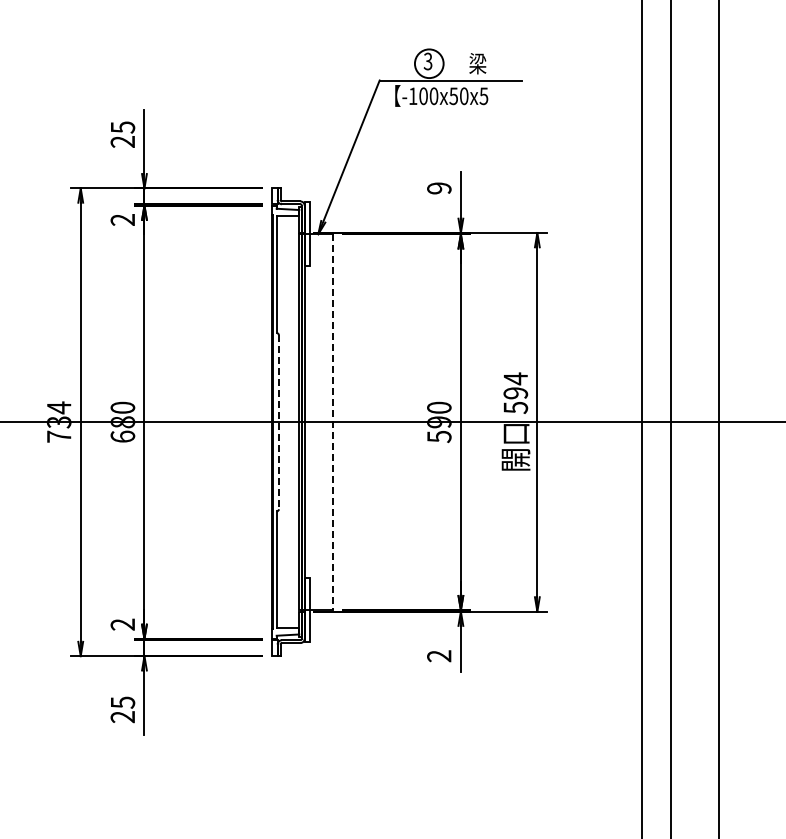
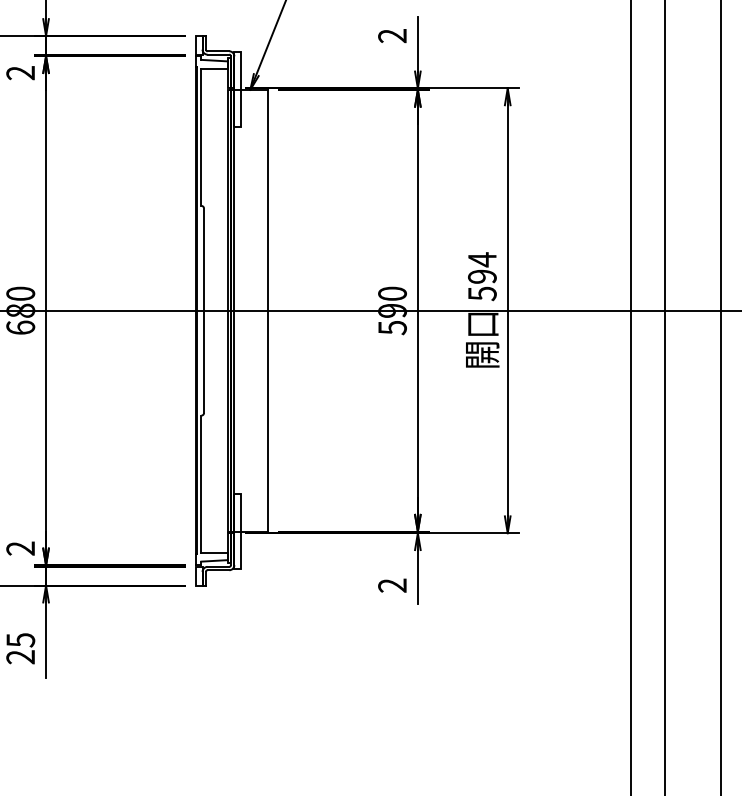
text: (439, 188) -> (392, 36), 9 -> 2
line: (278, 422) -> (203, 311), dashed -> solid
line: (333, 422) -> (268, 311), dashed -> solid

